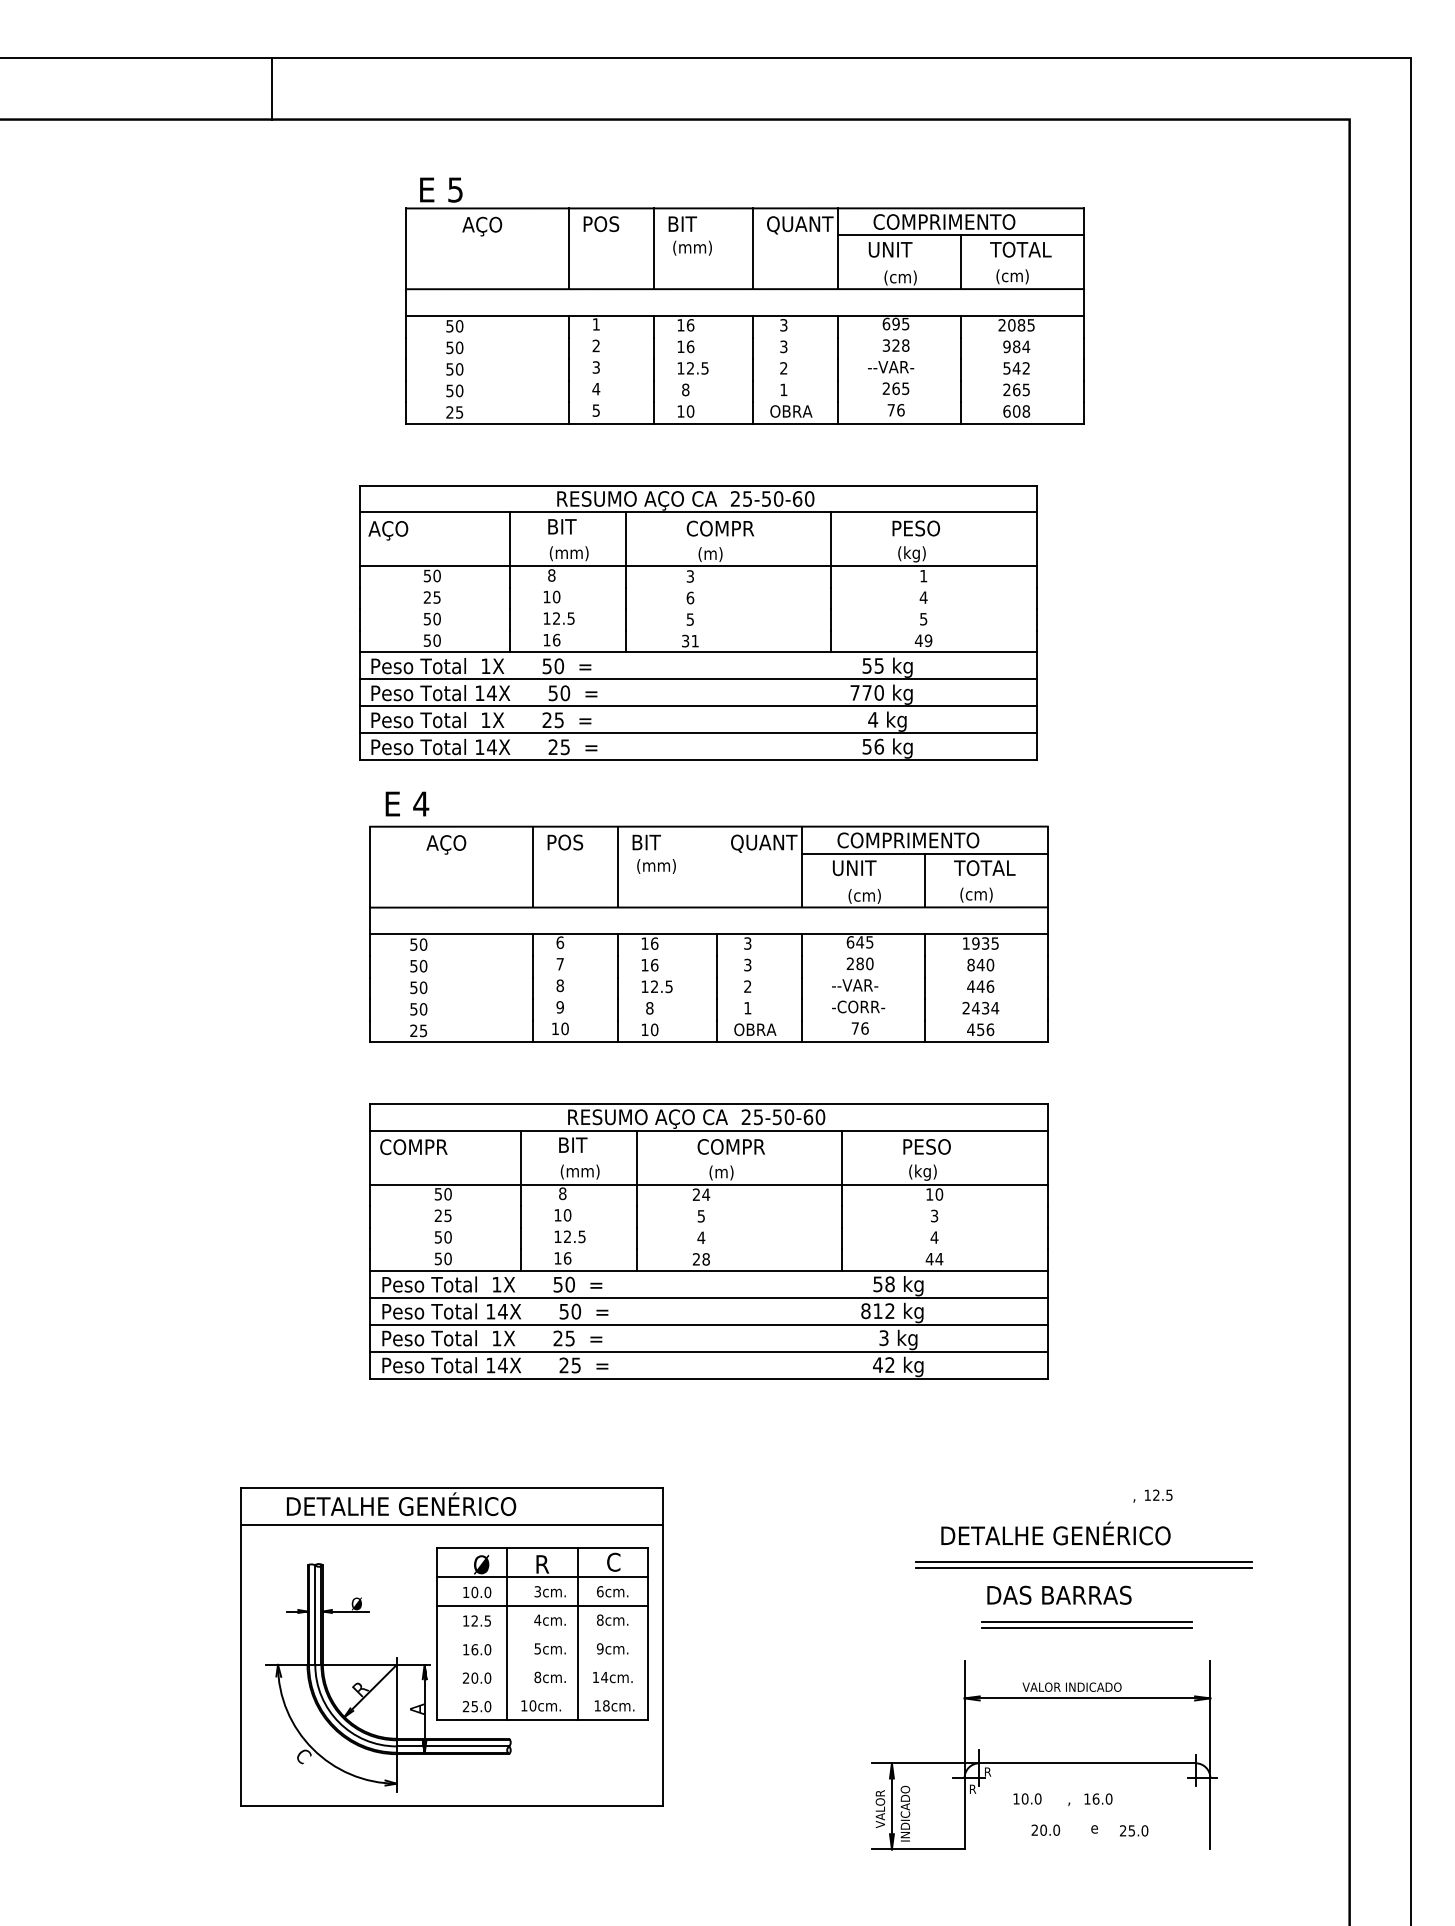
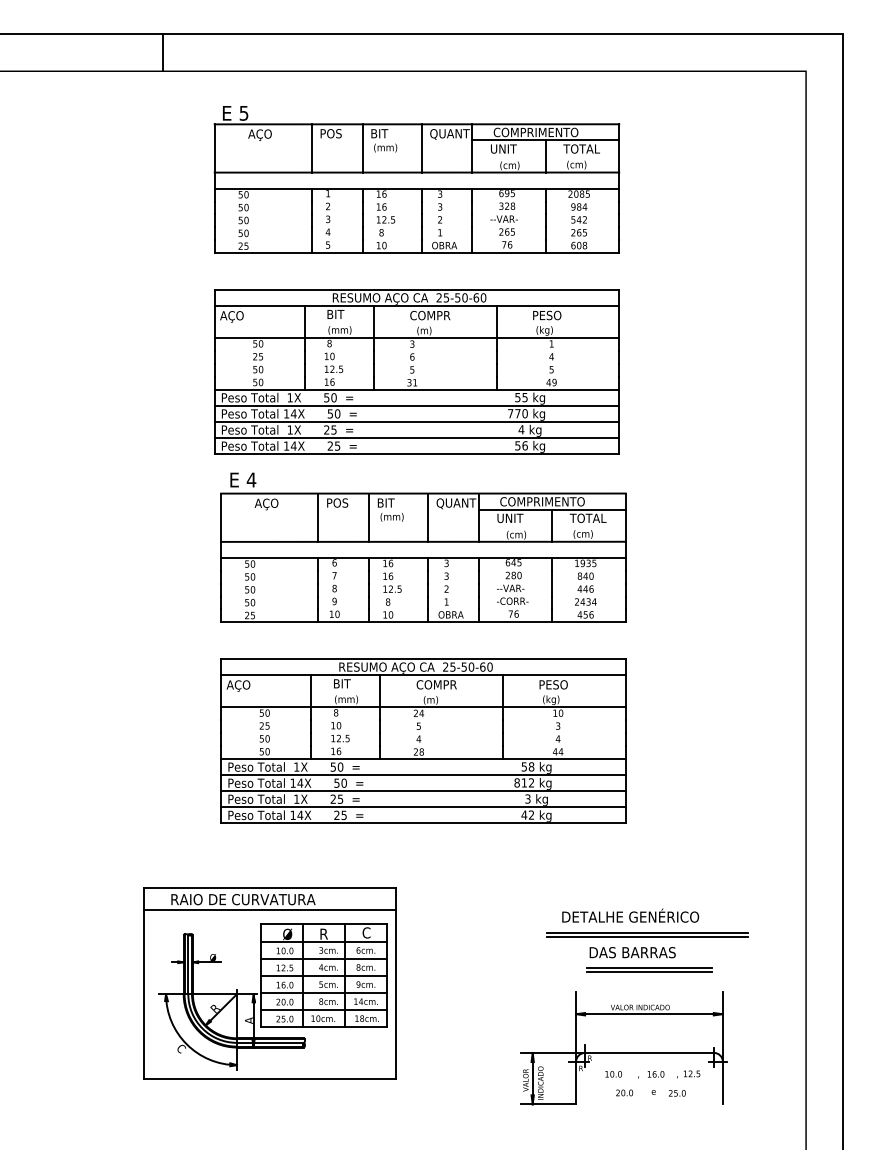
part: (744, 300) -> (416, 179), moved
line: (717, 866) -> (428, 517), added
text: (412, 1148) -> (246, 685), COMPR -> AÇO
text: (1152, 1496) -> (688, 1074), moved
text: (407, 1504) -> (243, 898), DETALHE GENÉRICO -> RAIO DE CURVATURA
line: (541, 1633) -> (323, 975), added
line: (541, 1663) -> (323, 993), added
line: (541, 1692) -> (323, 1010), added

